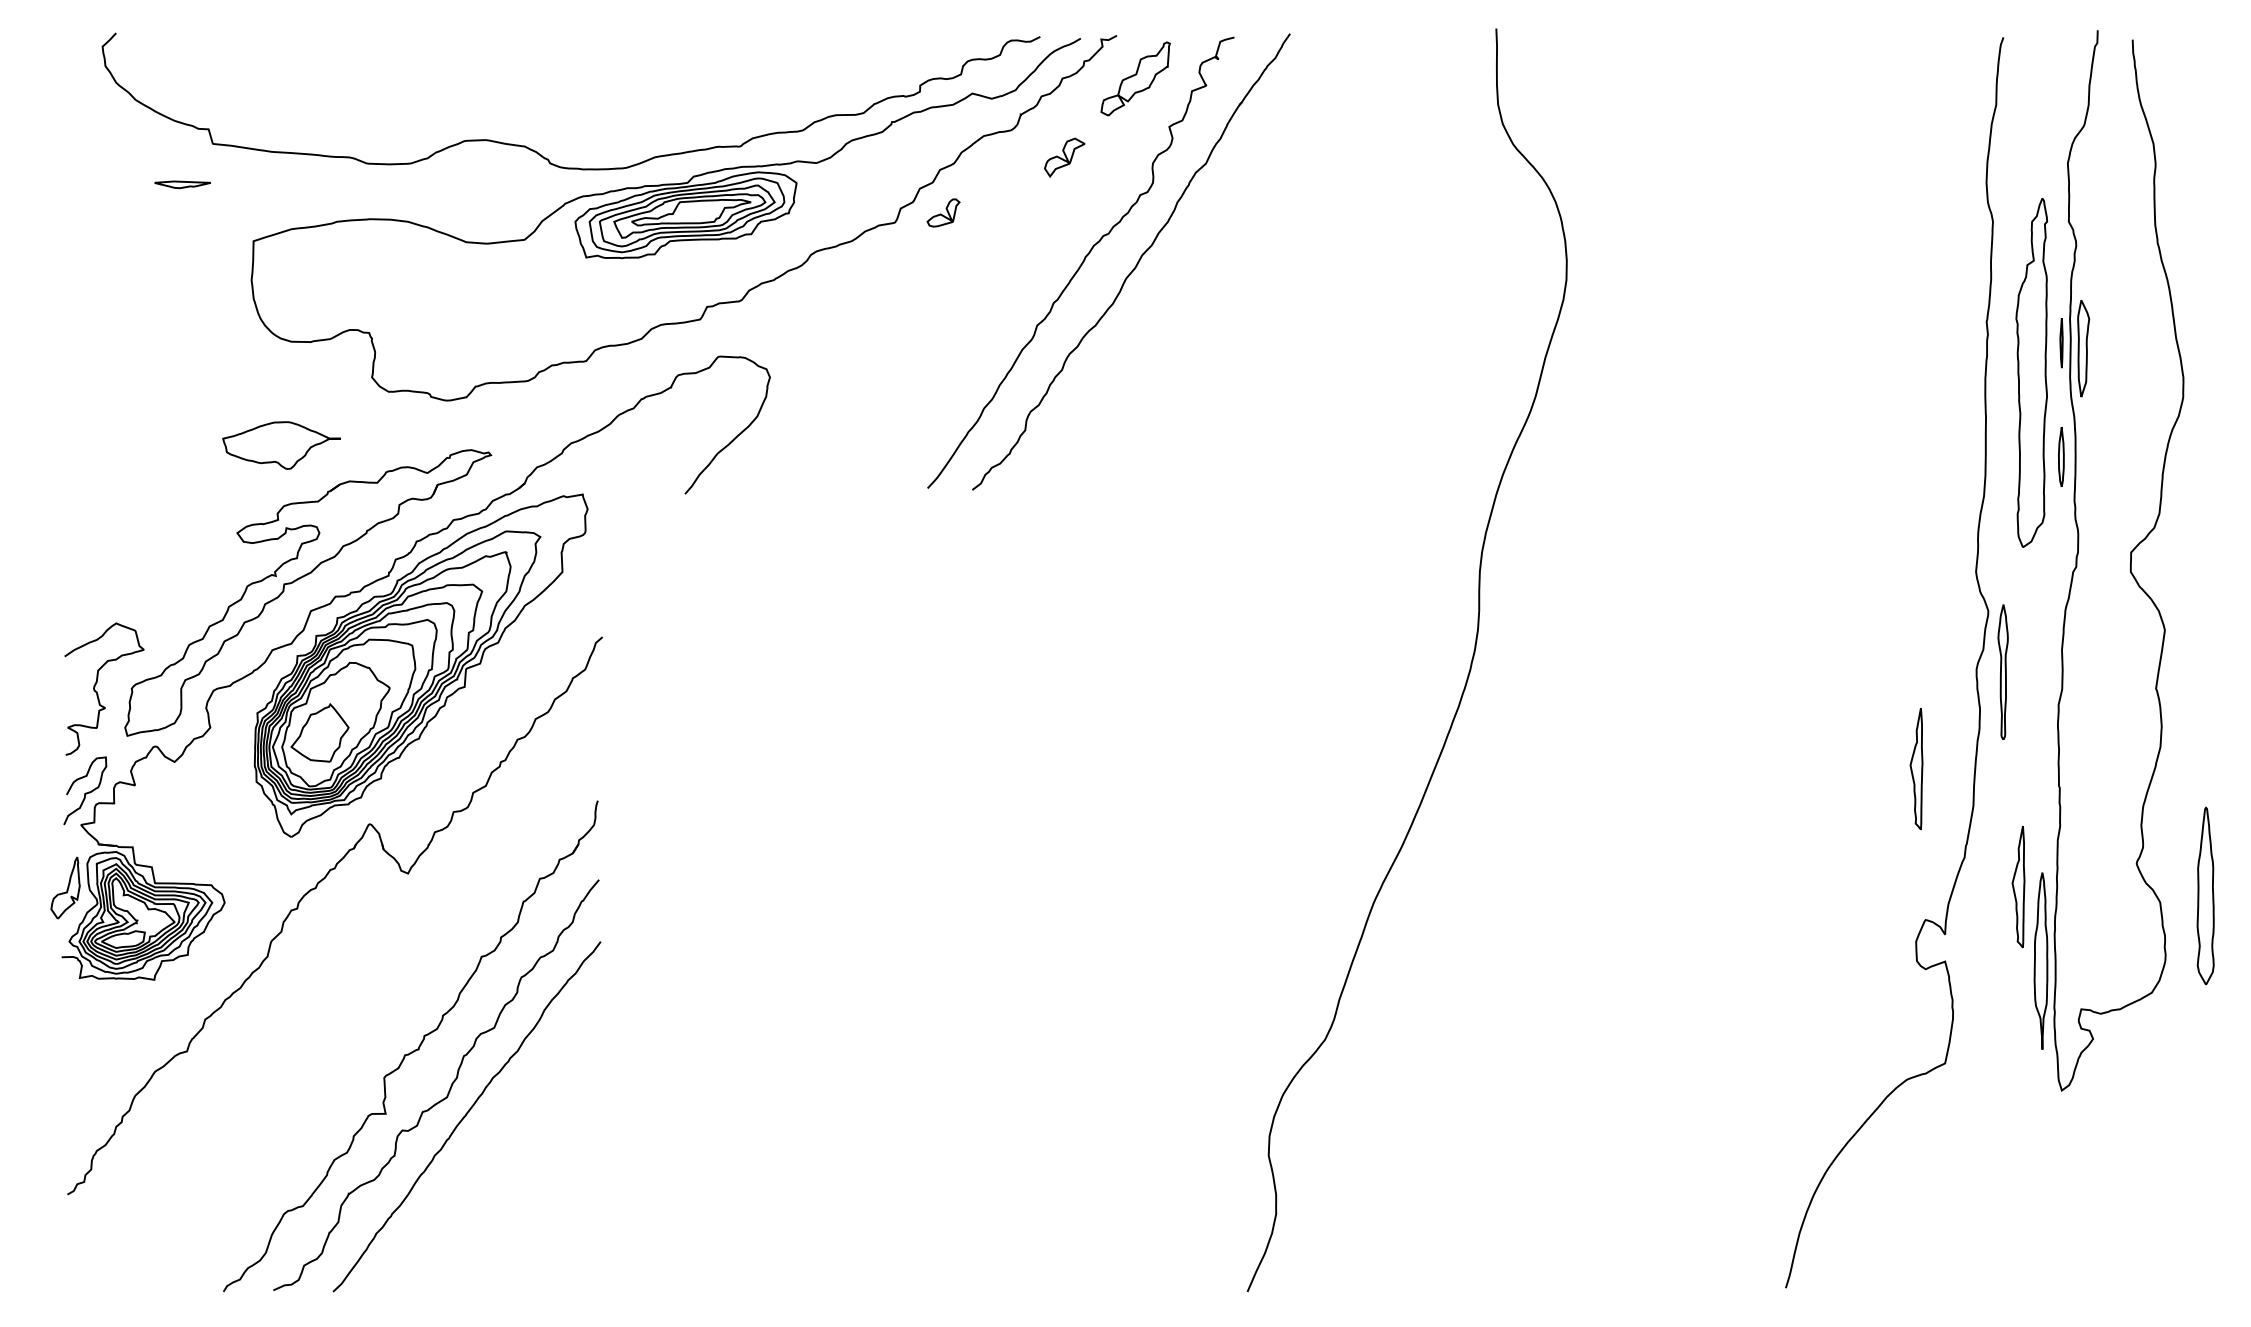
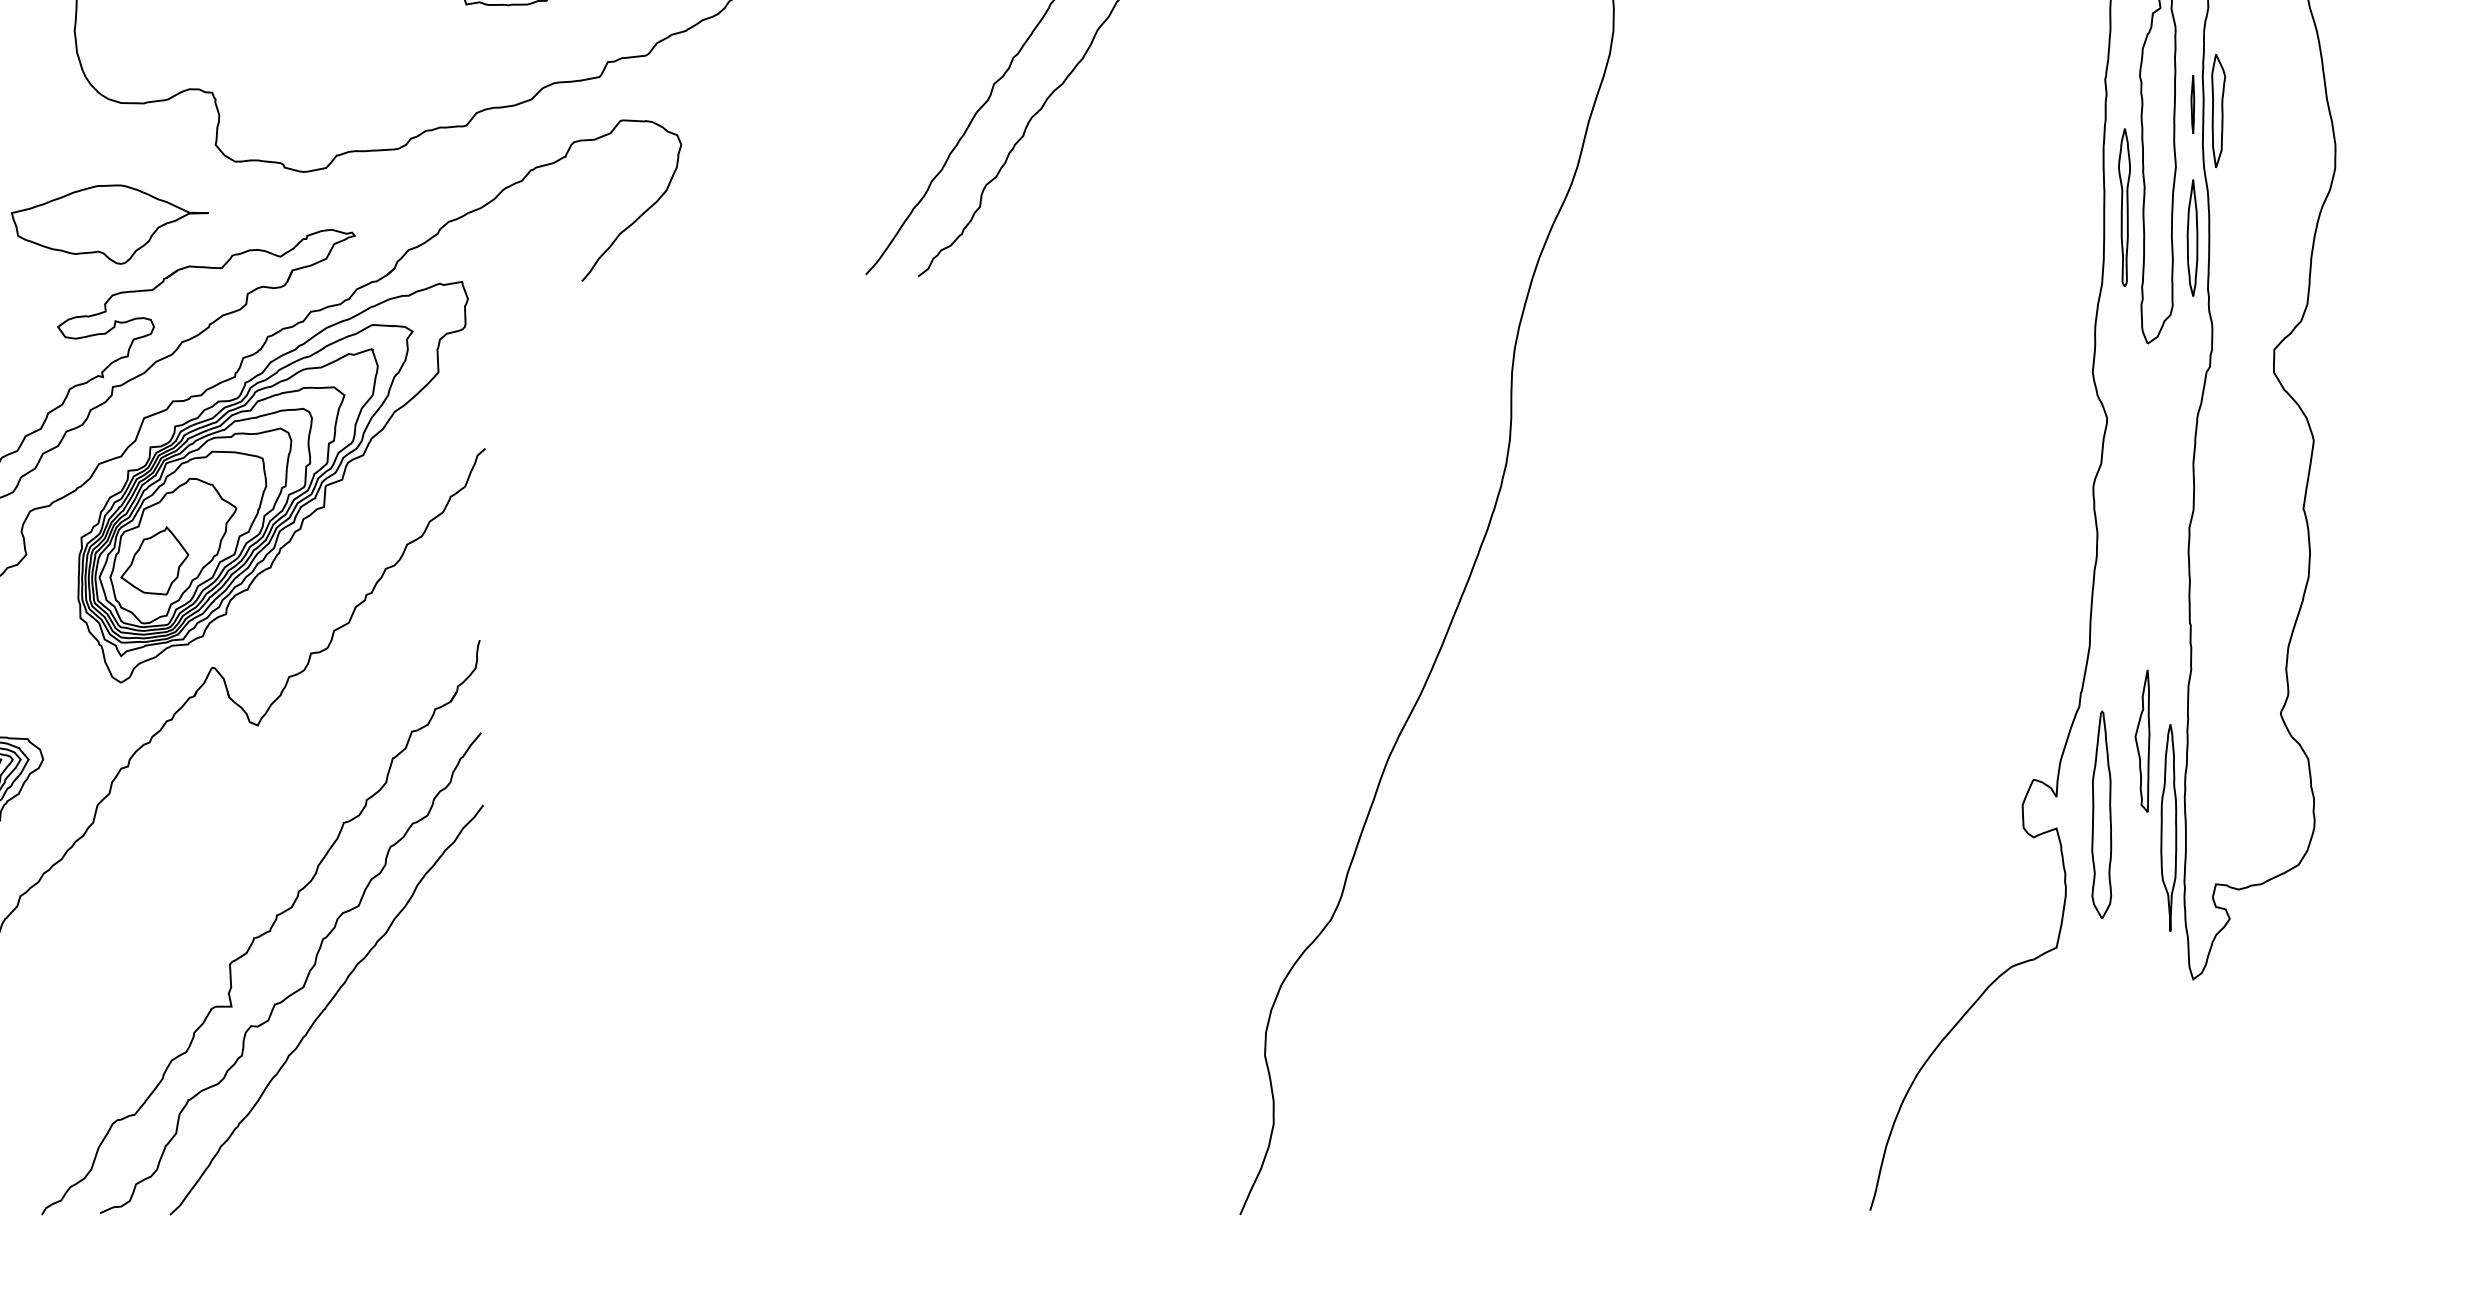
part: (281, 445) -> (109, 224), size x1.43
part: (2061, 456) -> (2192, 237), size x1.67
part: (2002, 671) -> (2123, 206), moved
part: (1916, 769) -> (2023, 603), removed
part: (2205, 895) -> (2101, 814), moved

